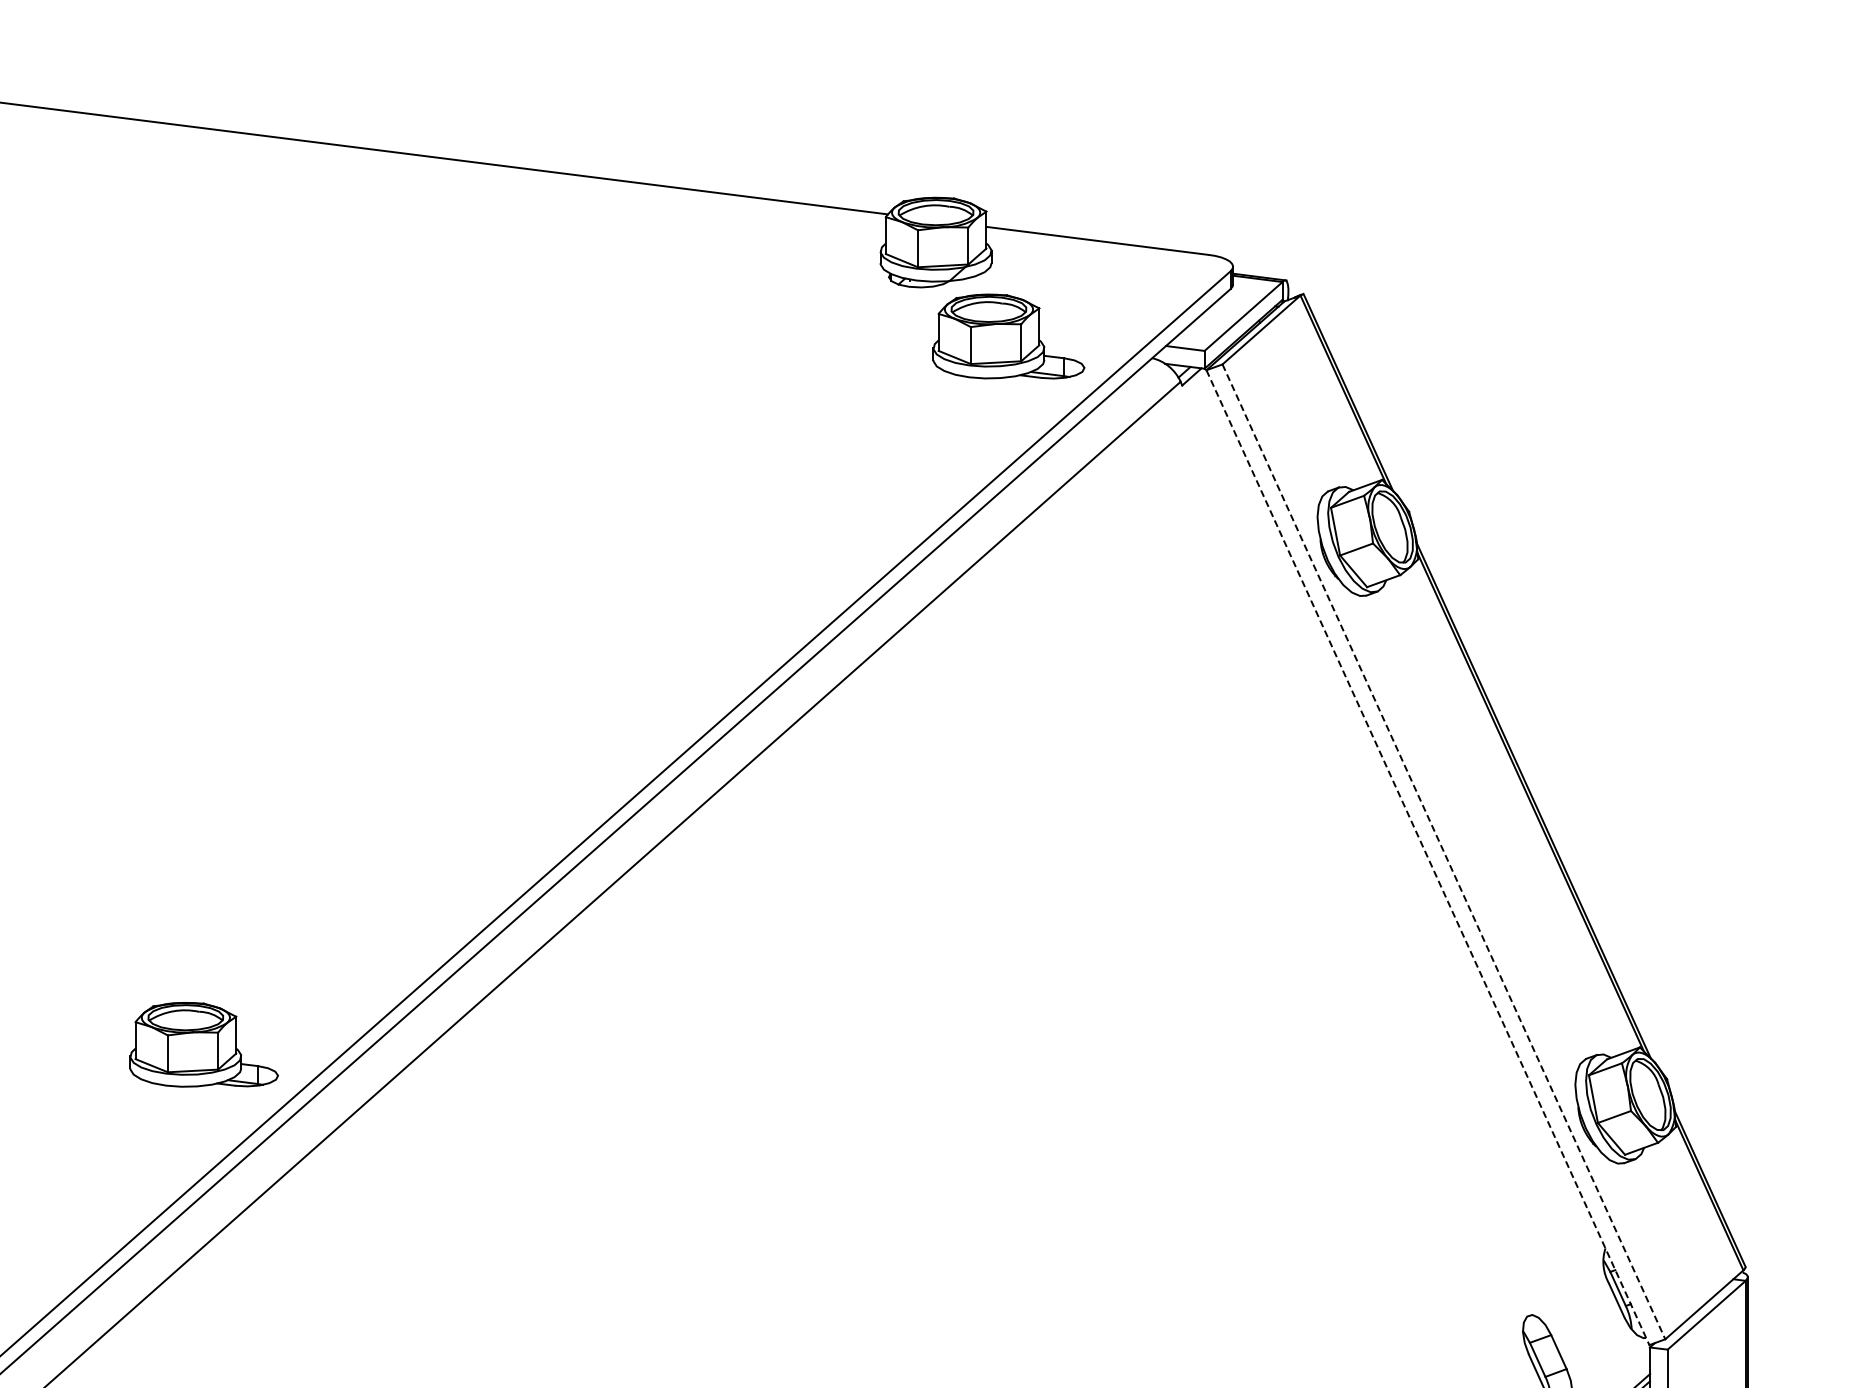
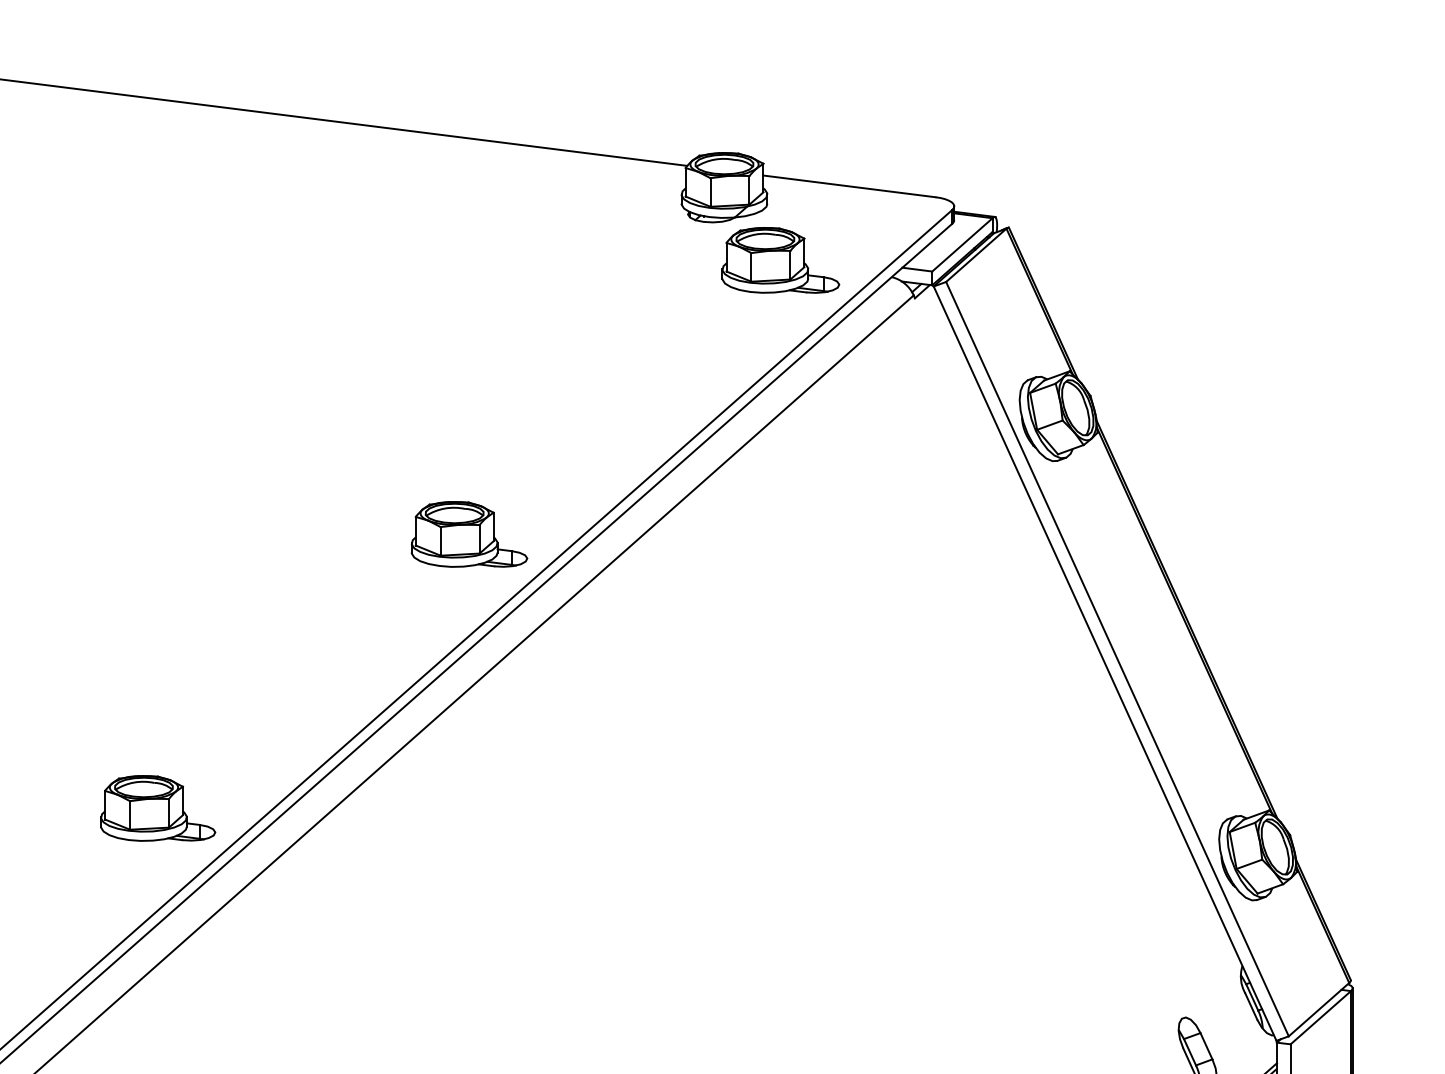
part: (606, 690) -> (469, 534), added
line: (1444, 852) -> (1117, 659), dashed -> solid
line: (1428, 858) -> (1105, 664), dashed -> solid

